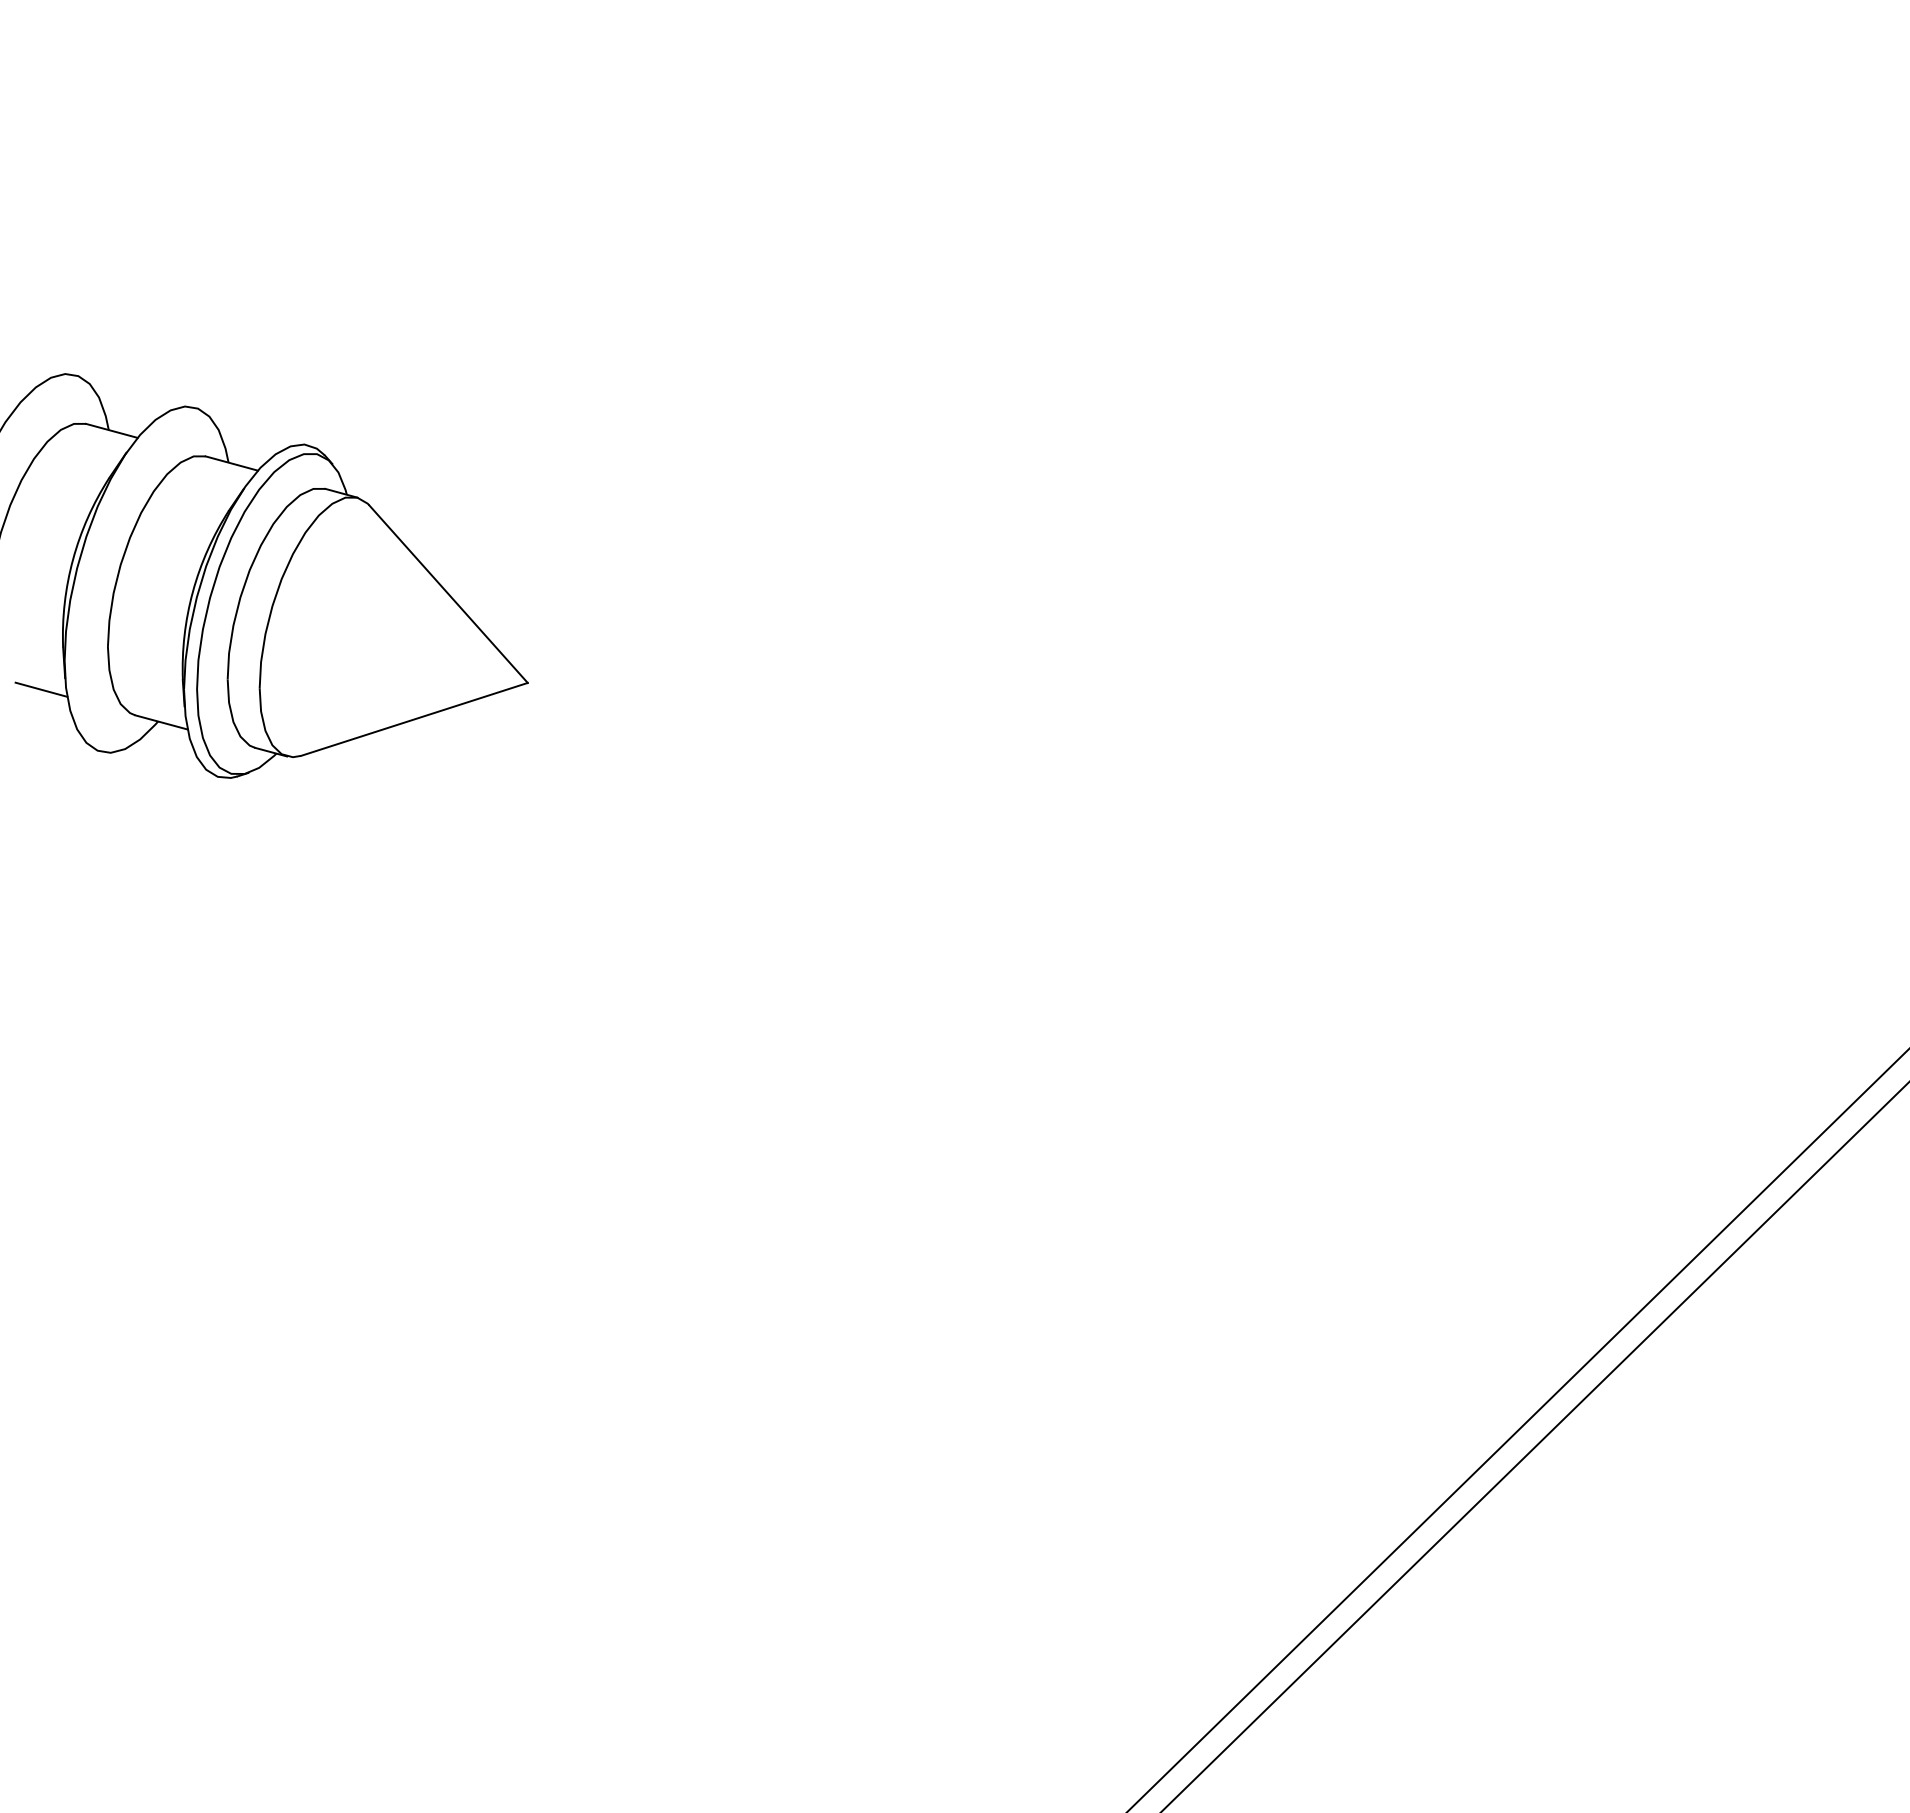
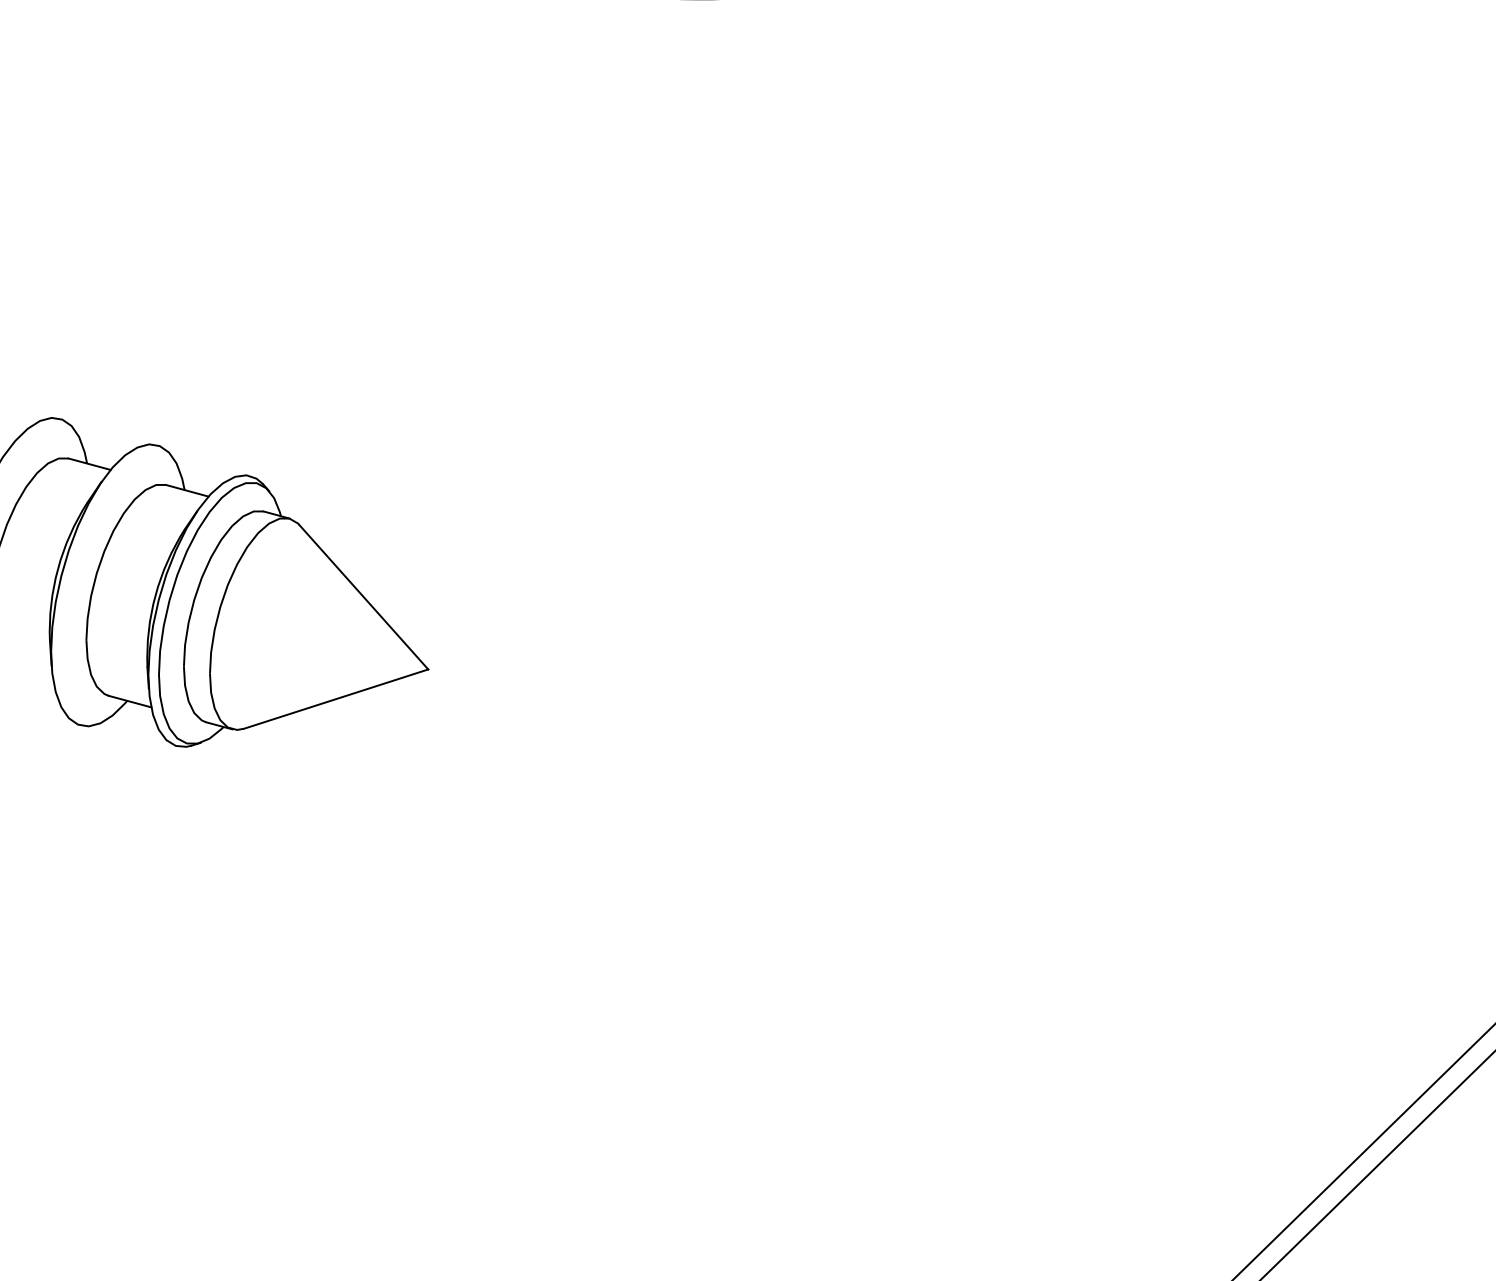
line: (41, 689) -> (32, 674), removed

